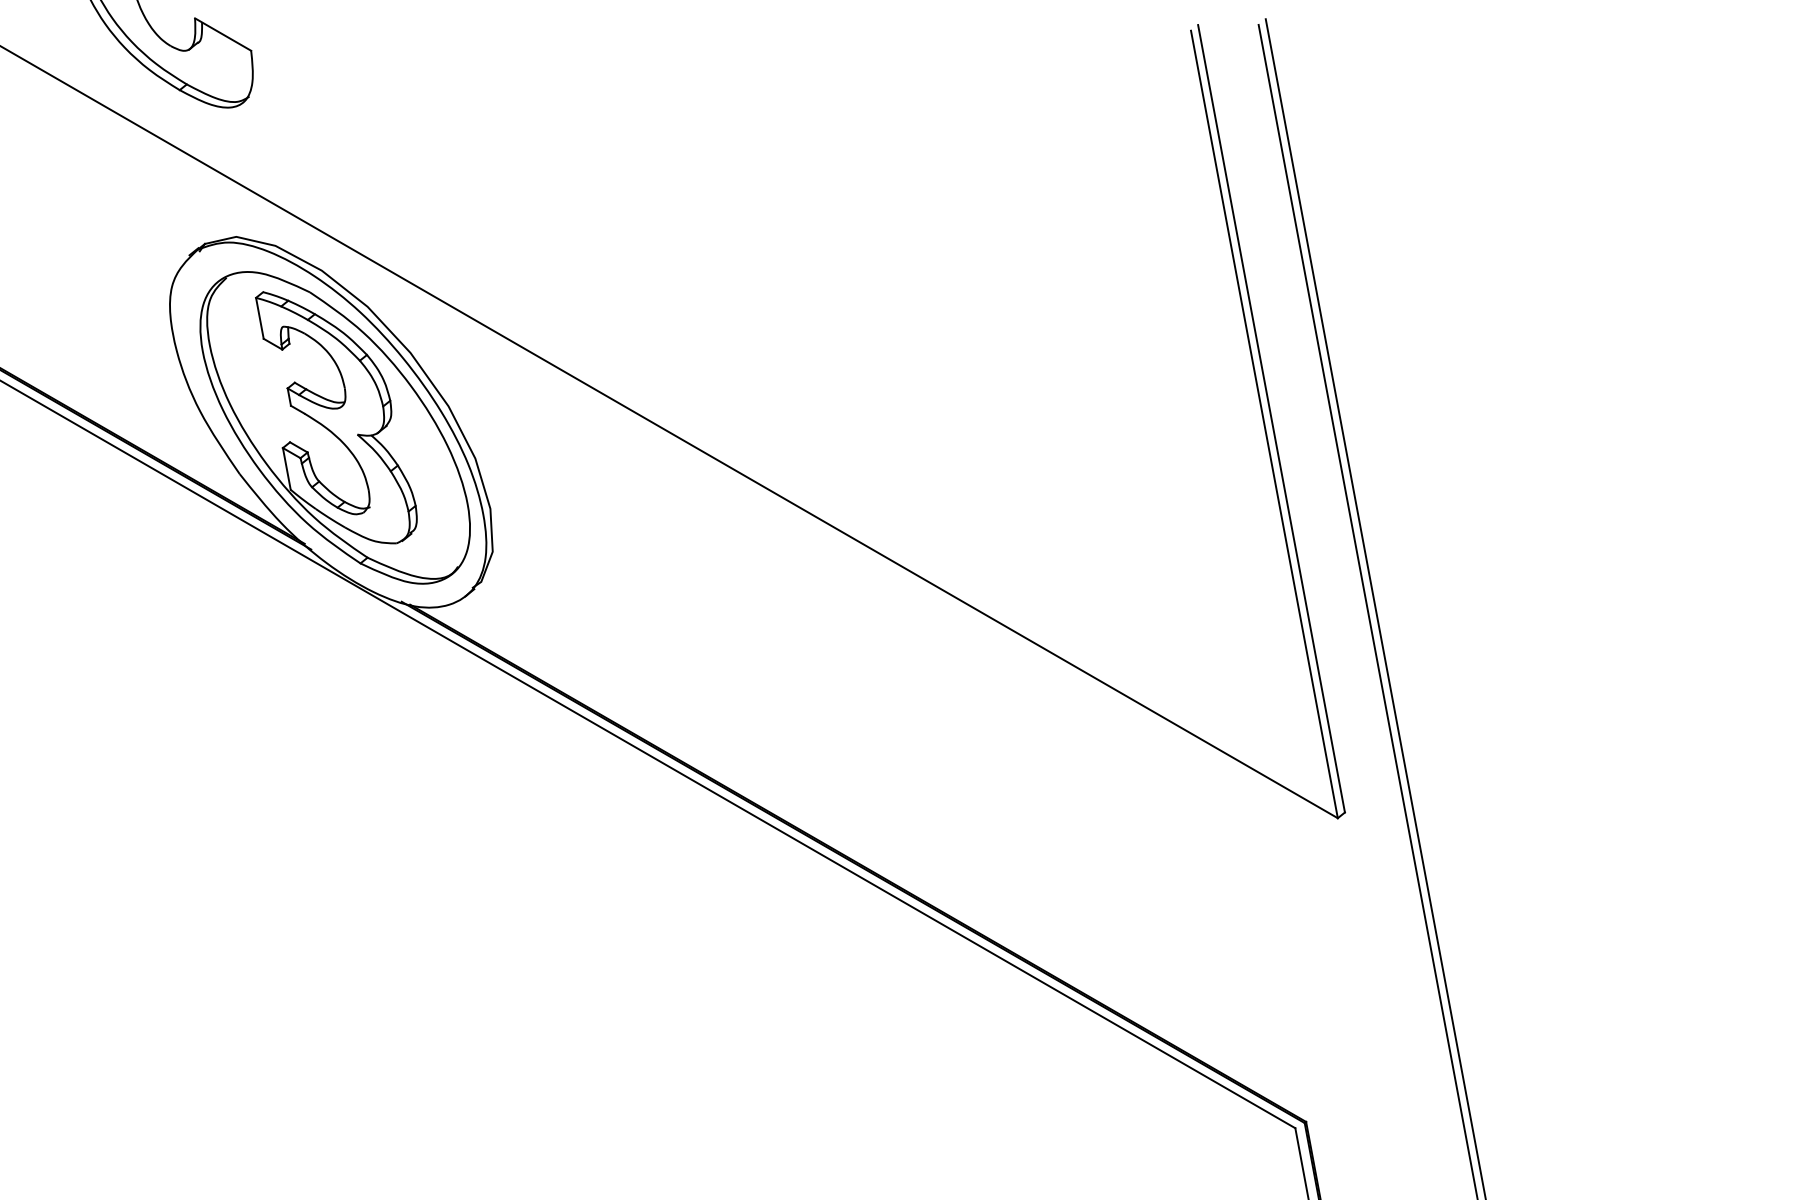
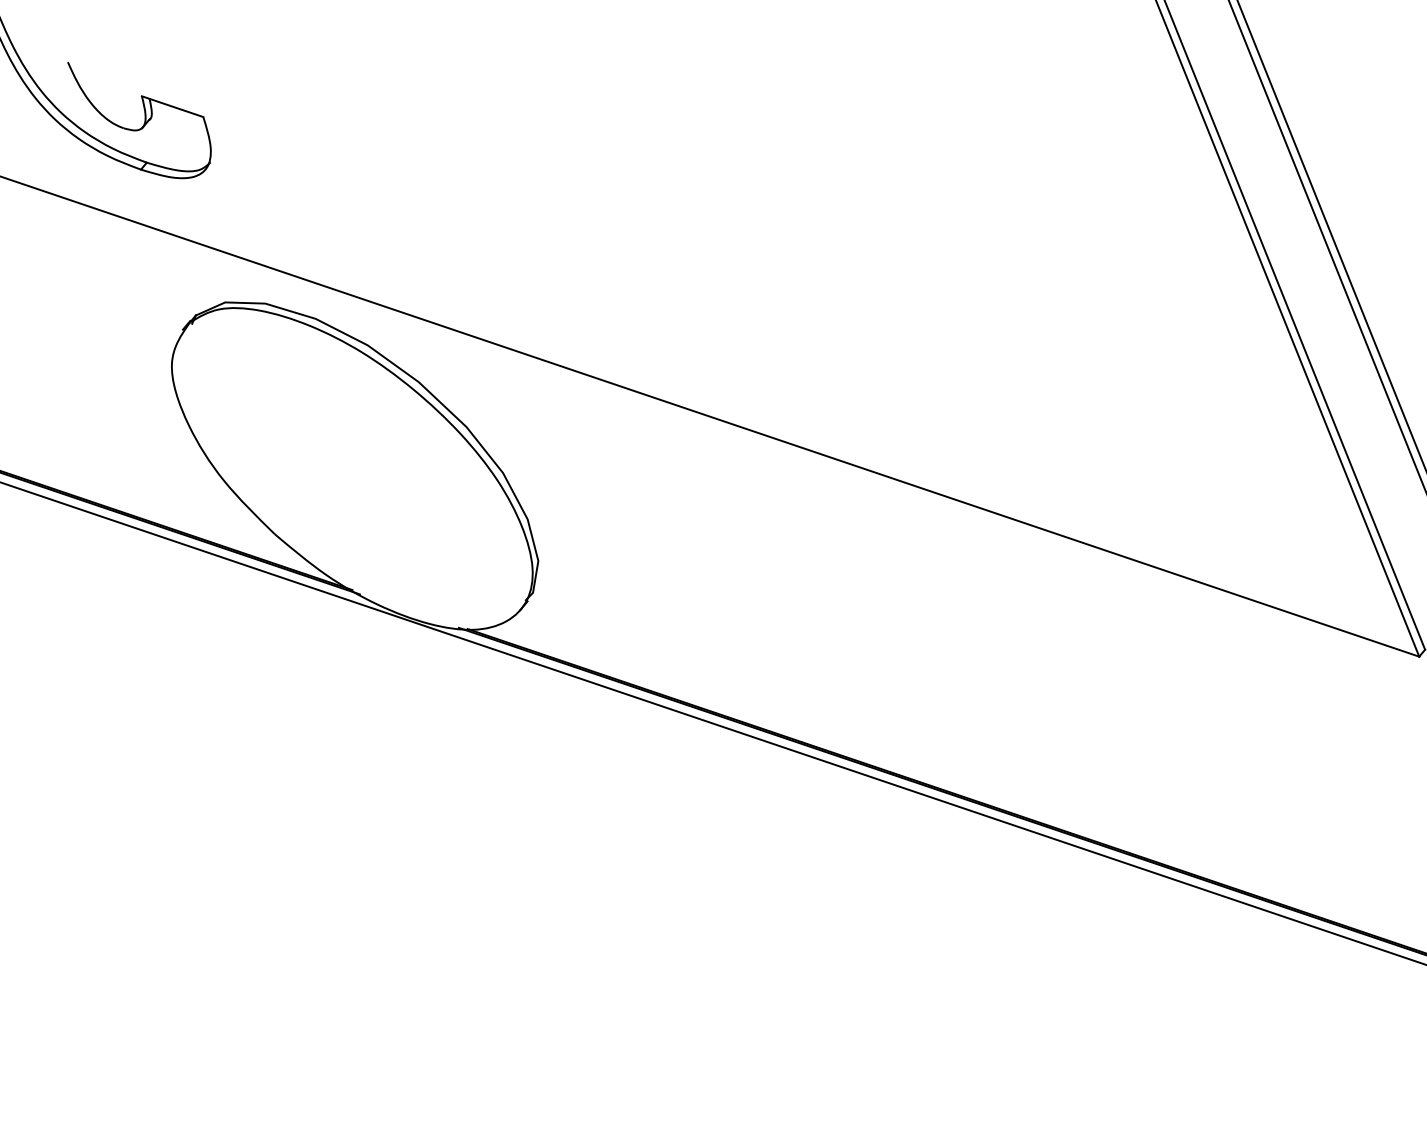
part: (334, 427) -> (358, 470), removed

